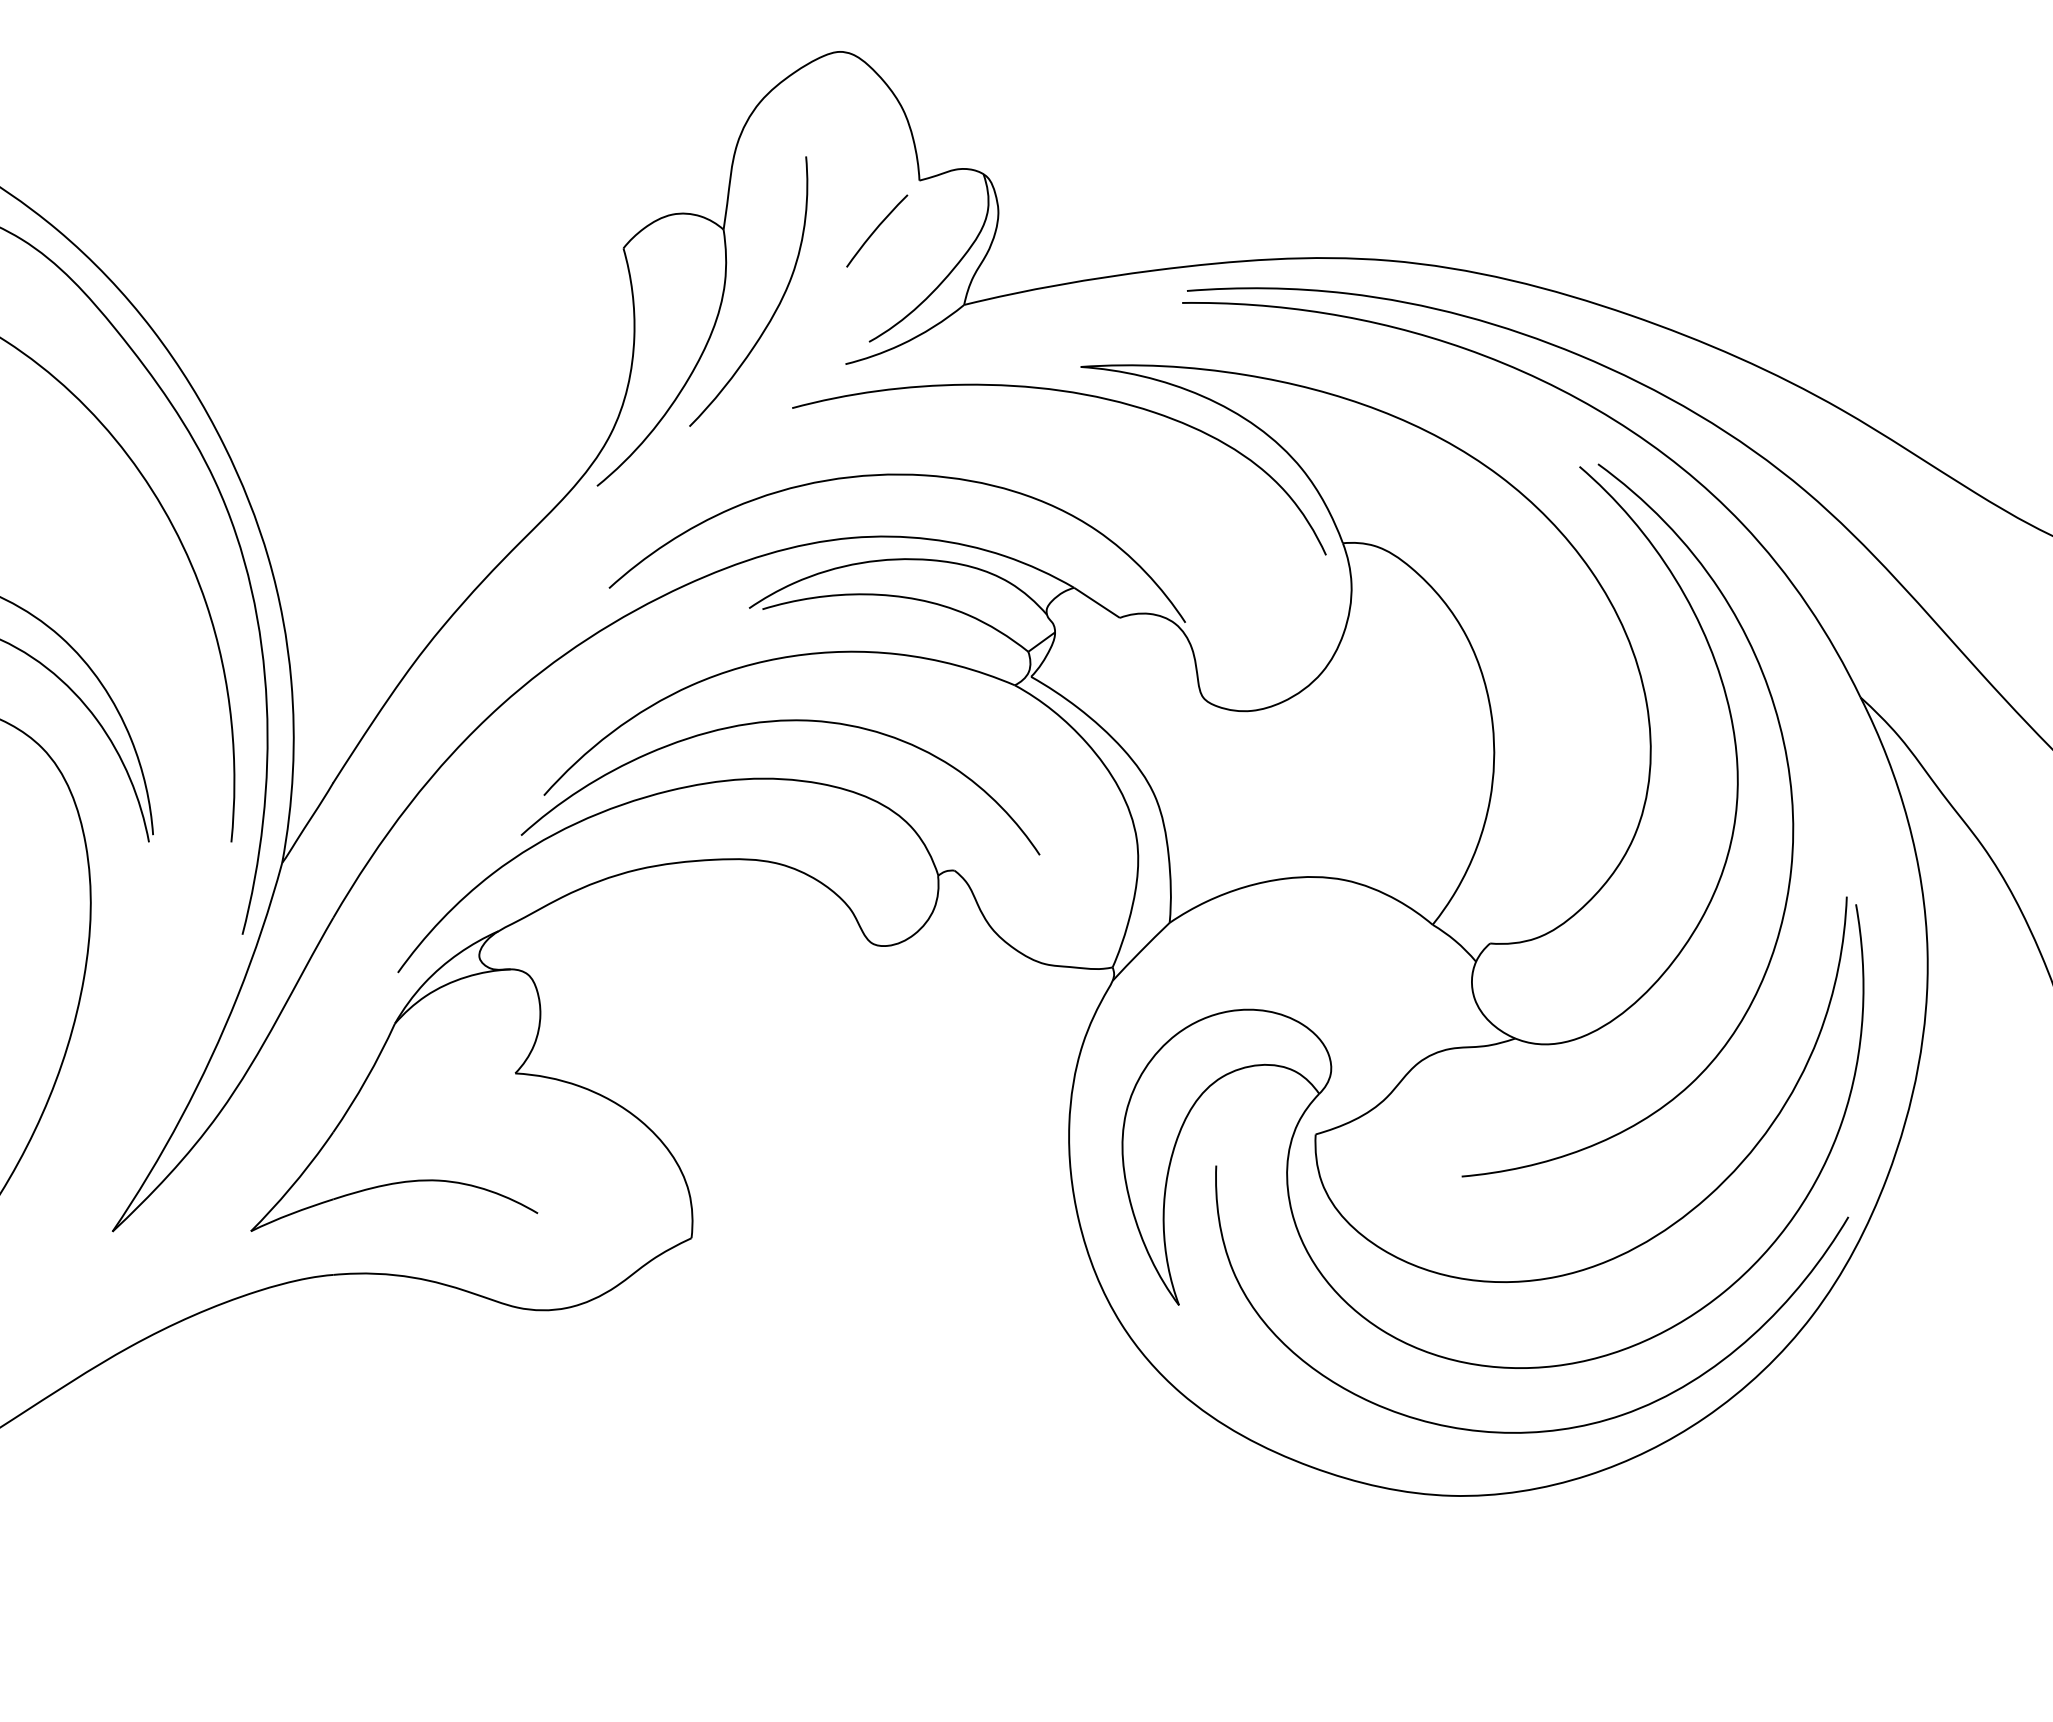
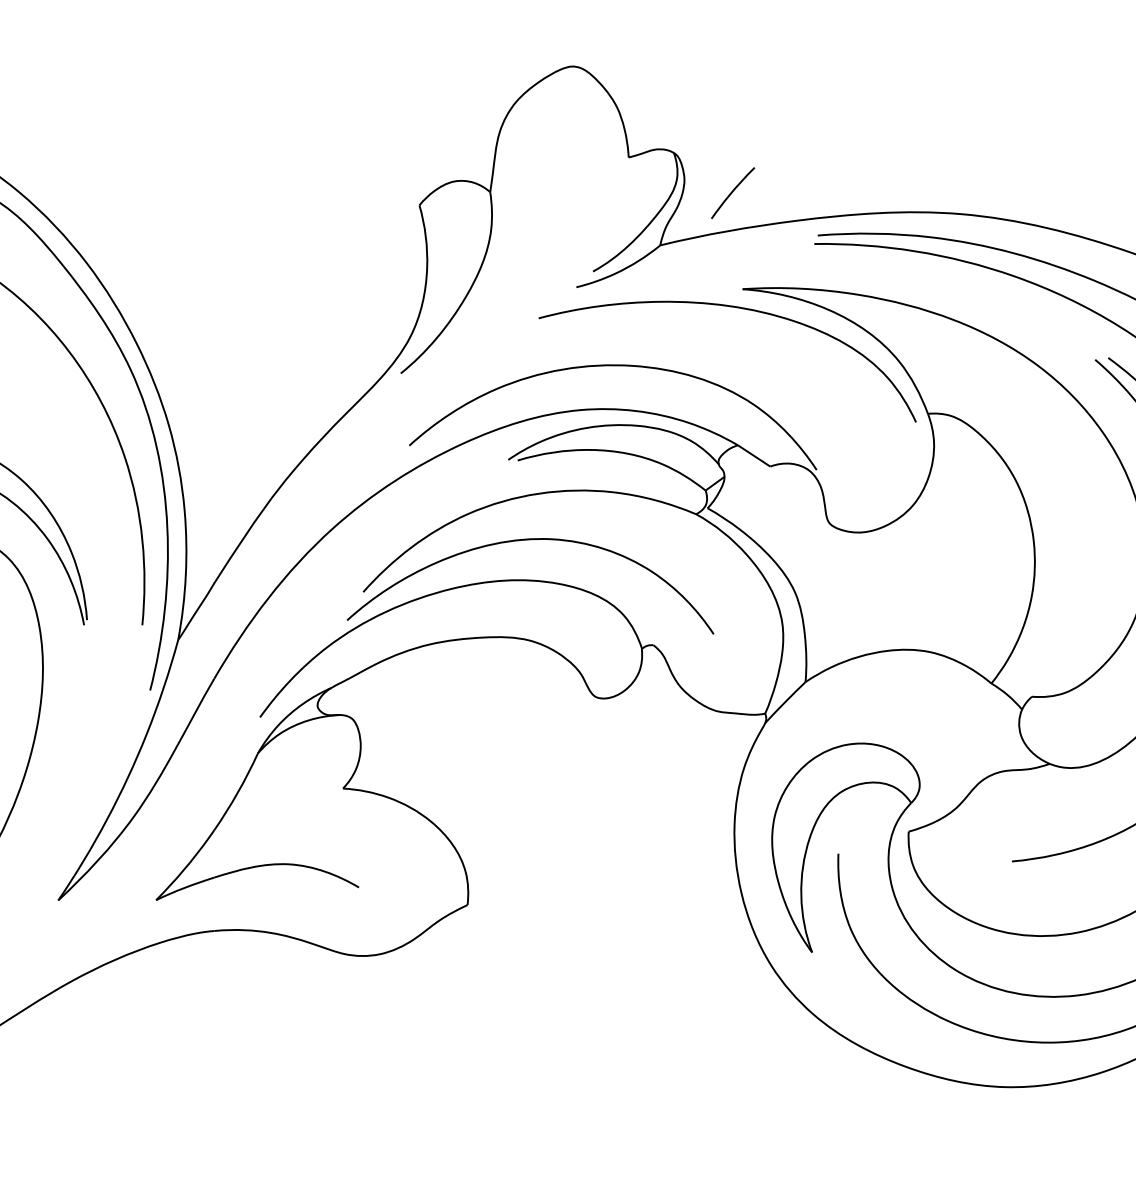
curve: (877, 229) -> (733, 192), moved
curve: (777, 305) -> (528, 245), removed

